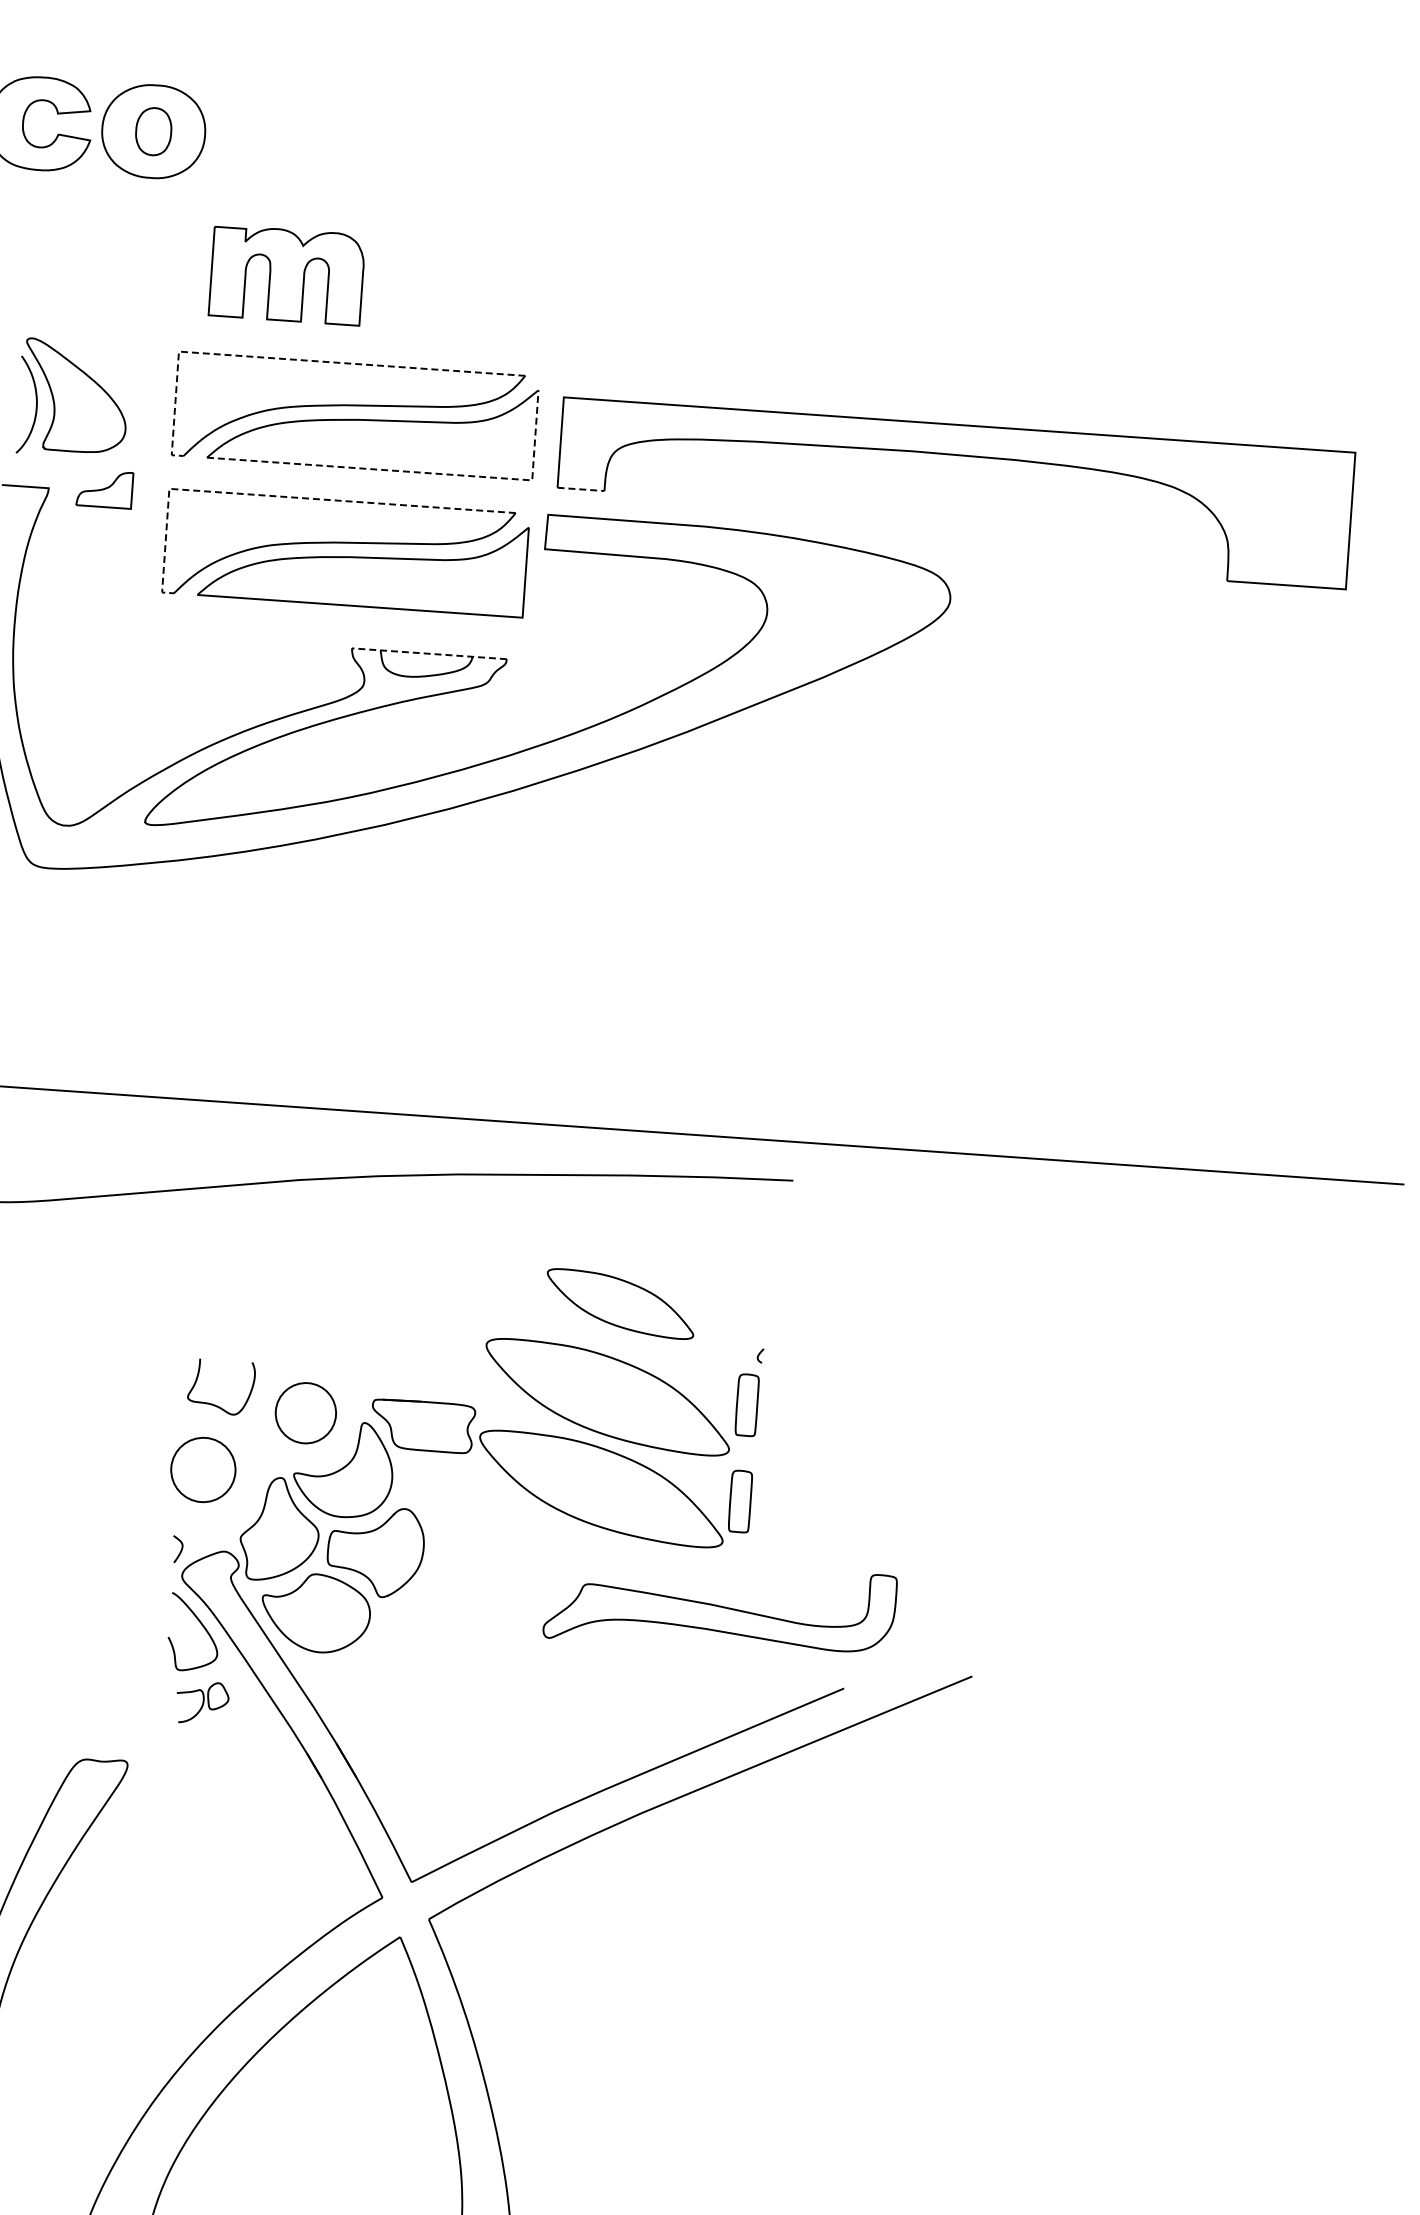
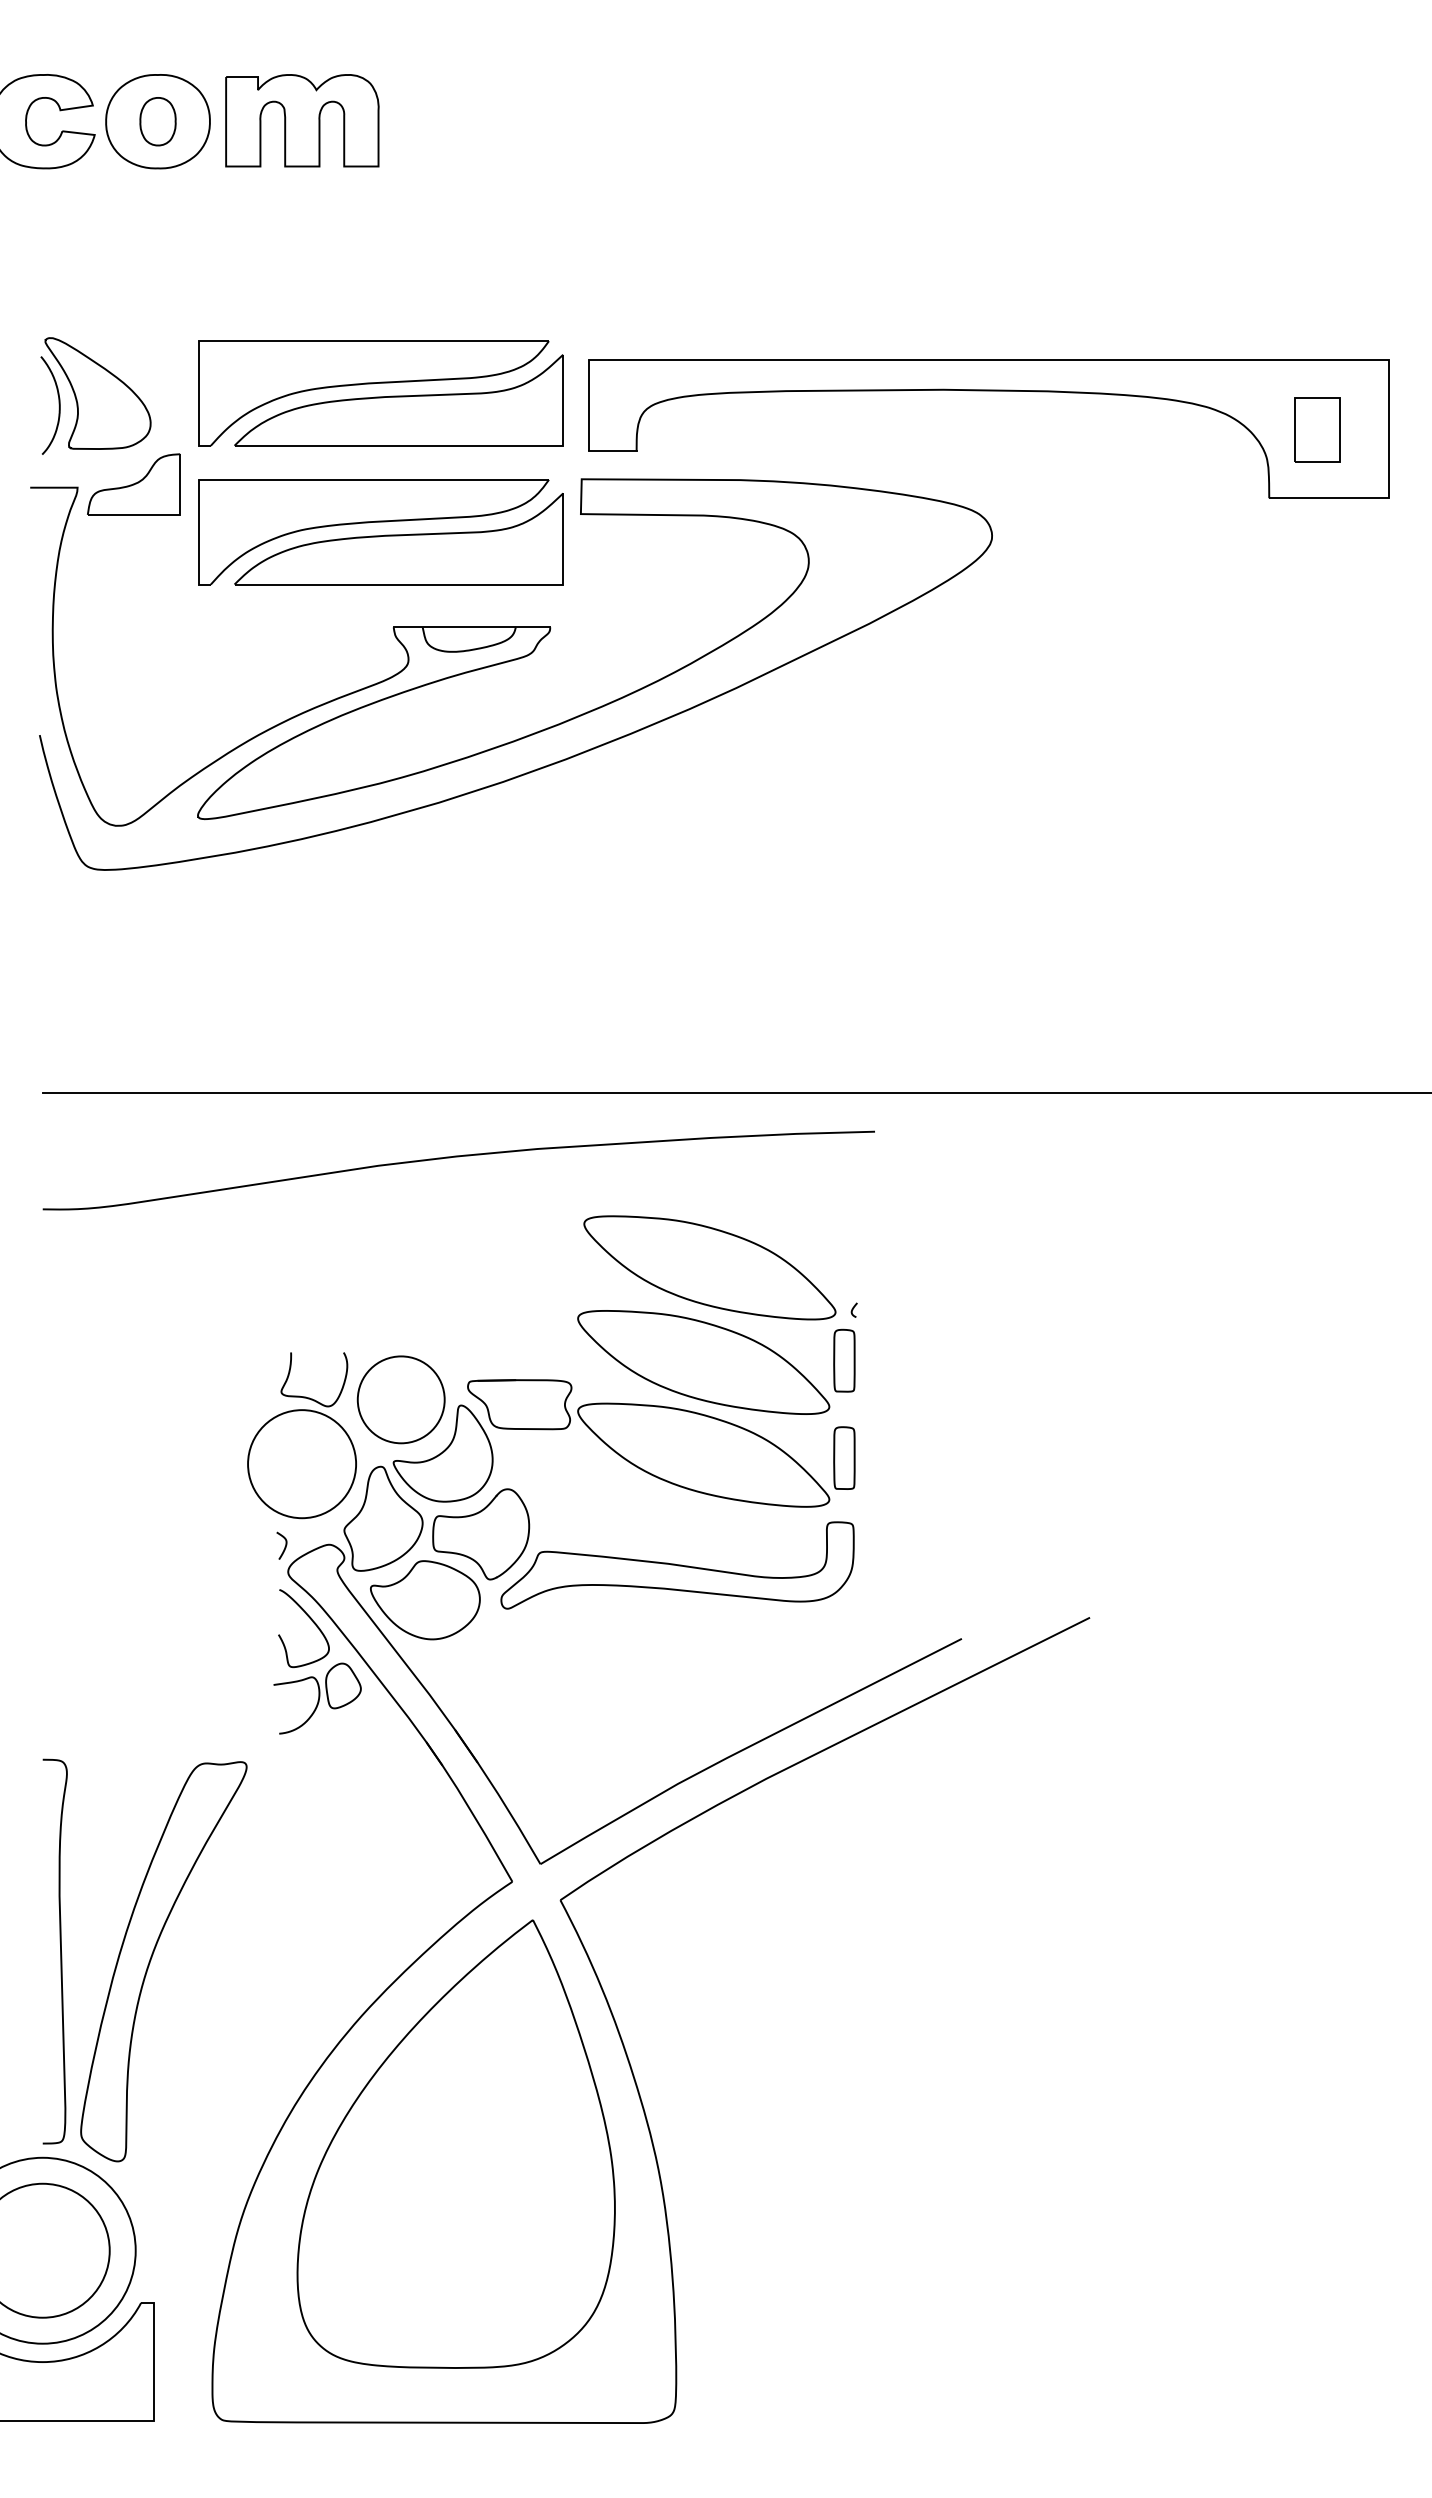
part: (287, 275) -> (302, 120), moved
line: (293, 359) -> (314, 341), dashed -> solid
line: (415, 471) -> (445, 445), dashed -> solid
part: (104, 488) -> (133, 484), size x1.67
line: (580, 489) -> (612, 451), dashed -> solid
line: (283, 496) -> (314, 479), dashed -> solid
part: (1279, 516) -> (1317, 429), added
line: (428, 653) -> (471, 627), dashed -> solid
part: (620, 1303) -> (709, 1267), size x1.67
circle: (305, 1412) -> (400, 1399), size x1.43
circle: (203, 1470) -> (302, 1464), size x1.67
part: (720, 1606) -> (677, 1565), moved
part: (202, 1702) -> (317, 1698), size x1.67

